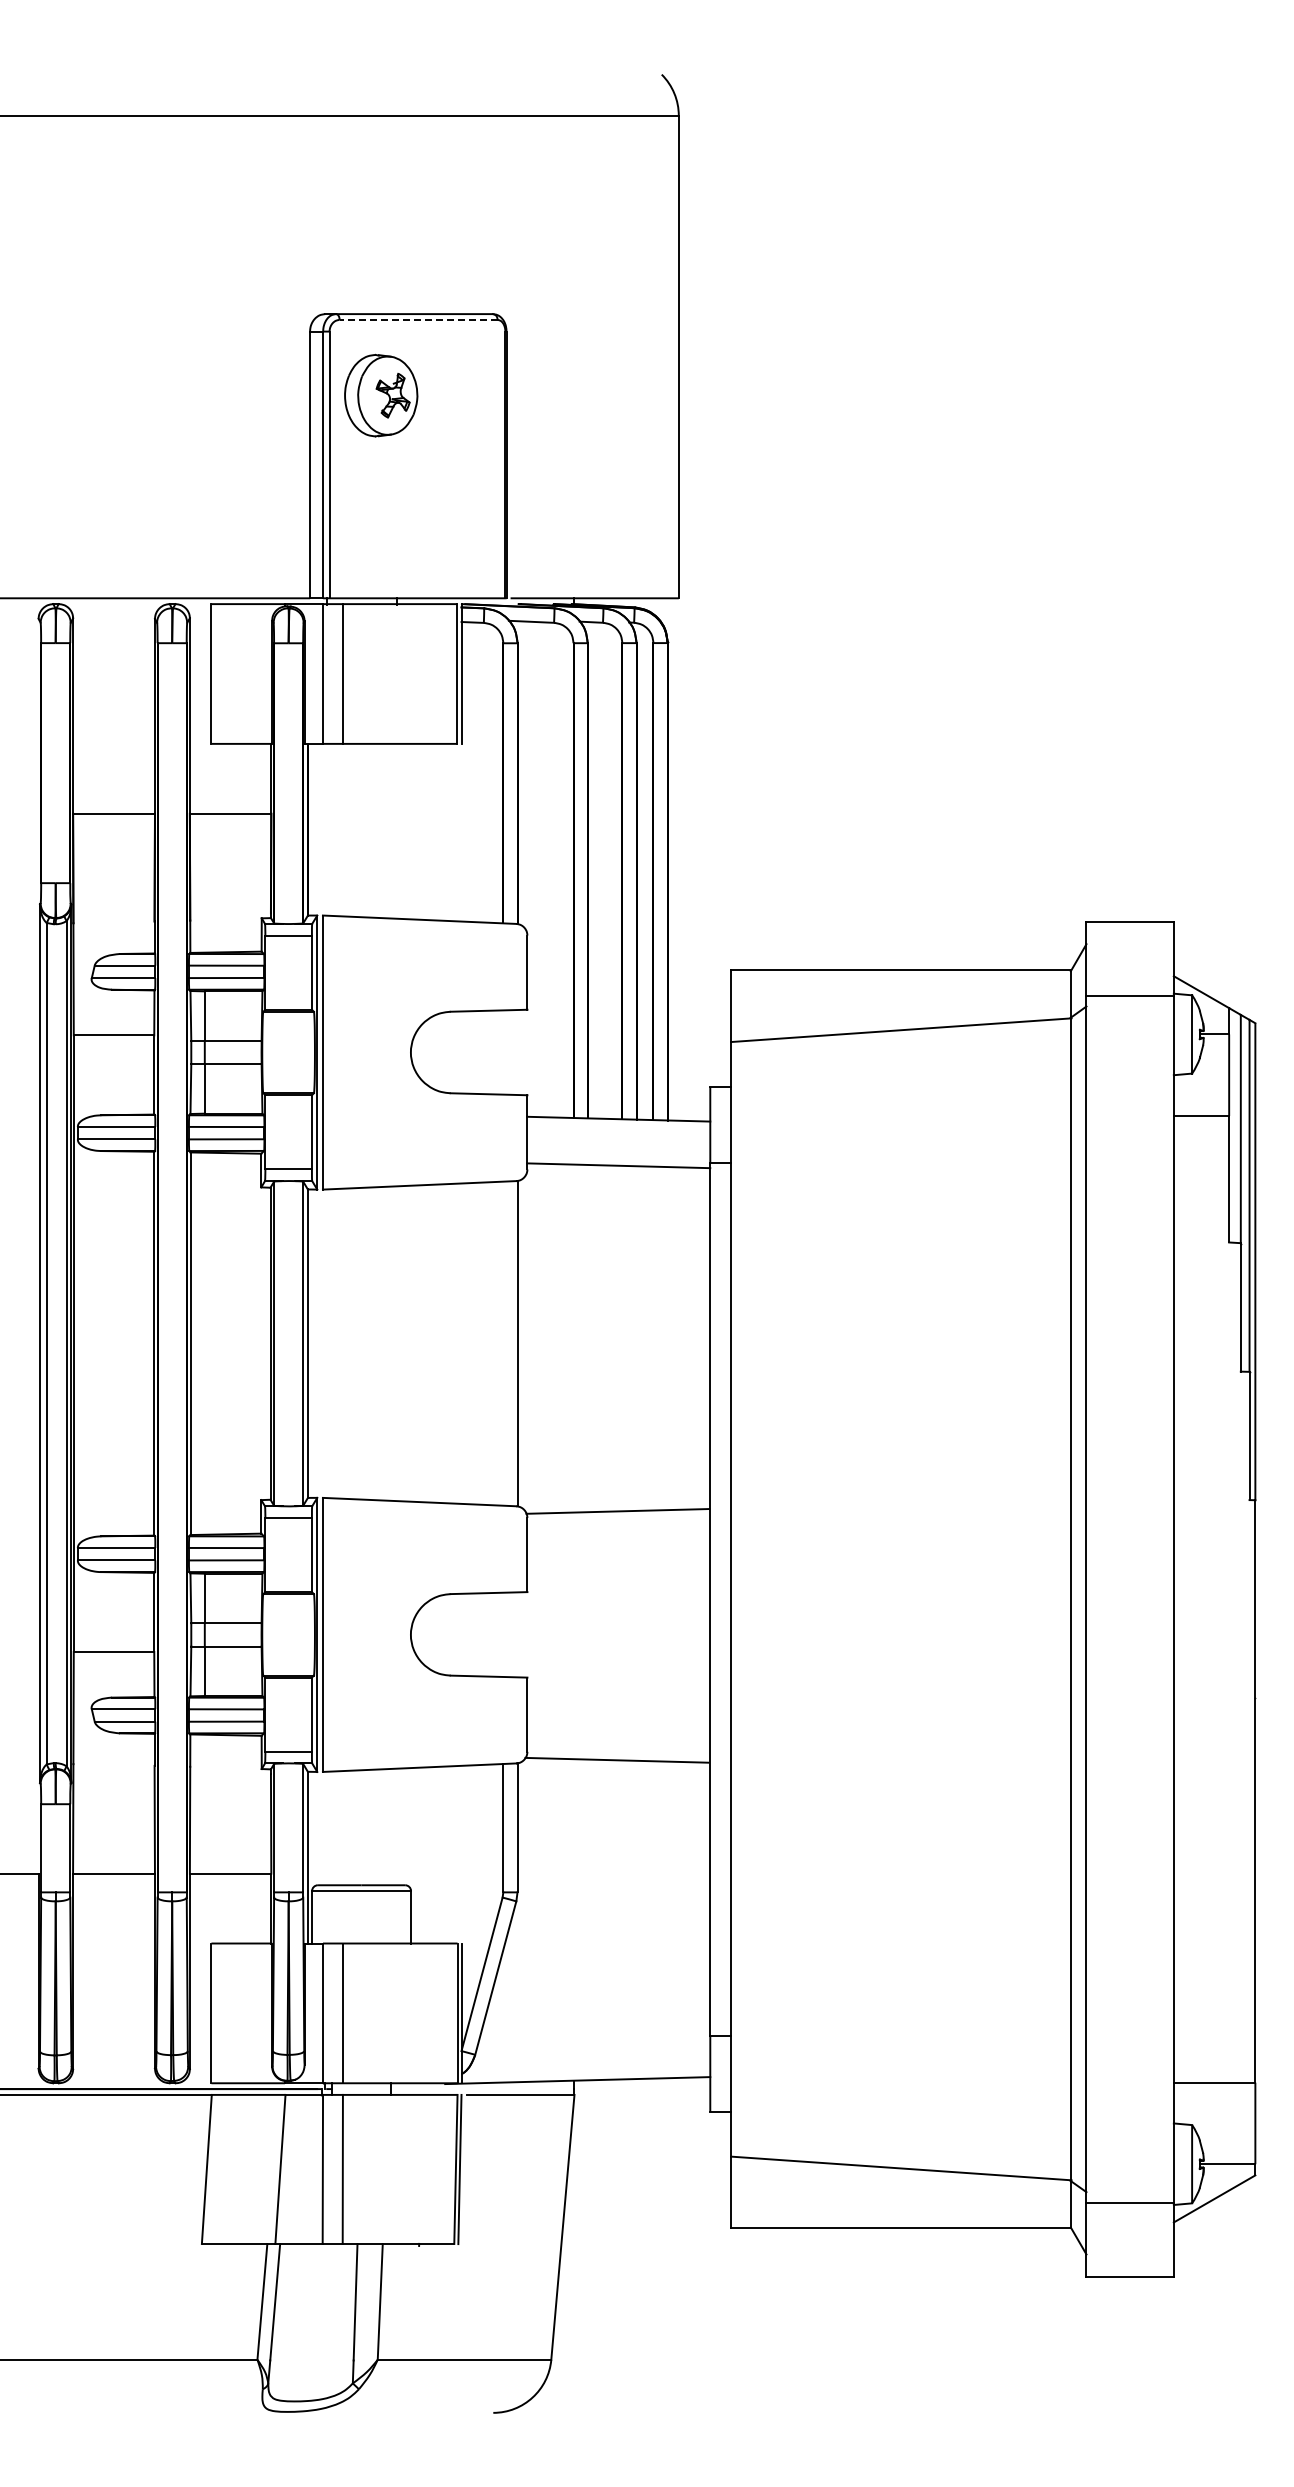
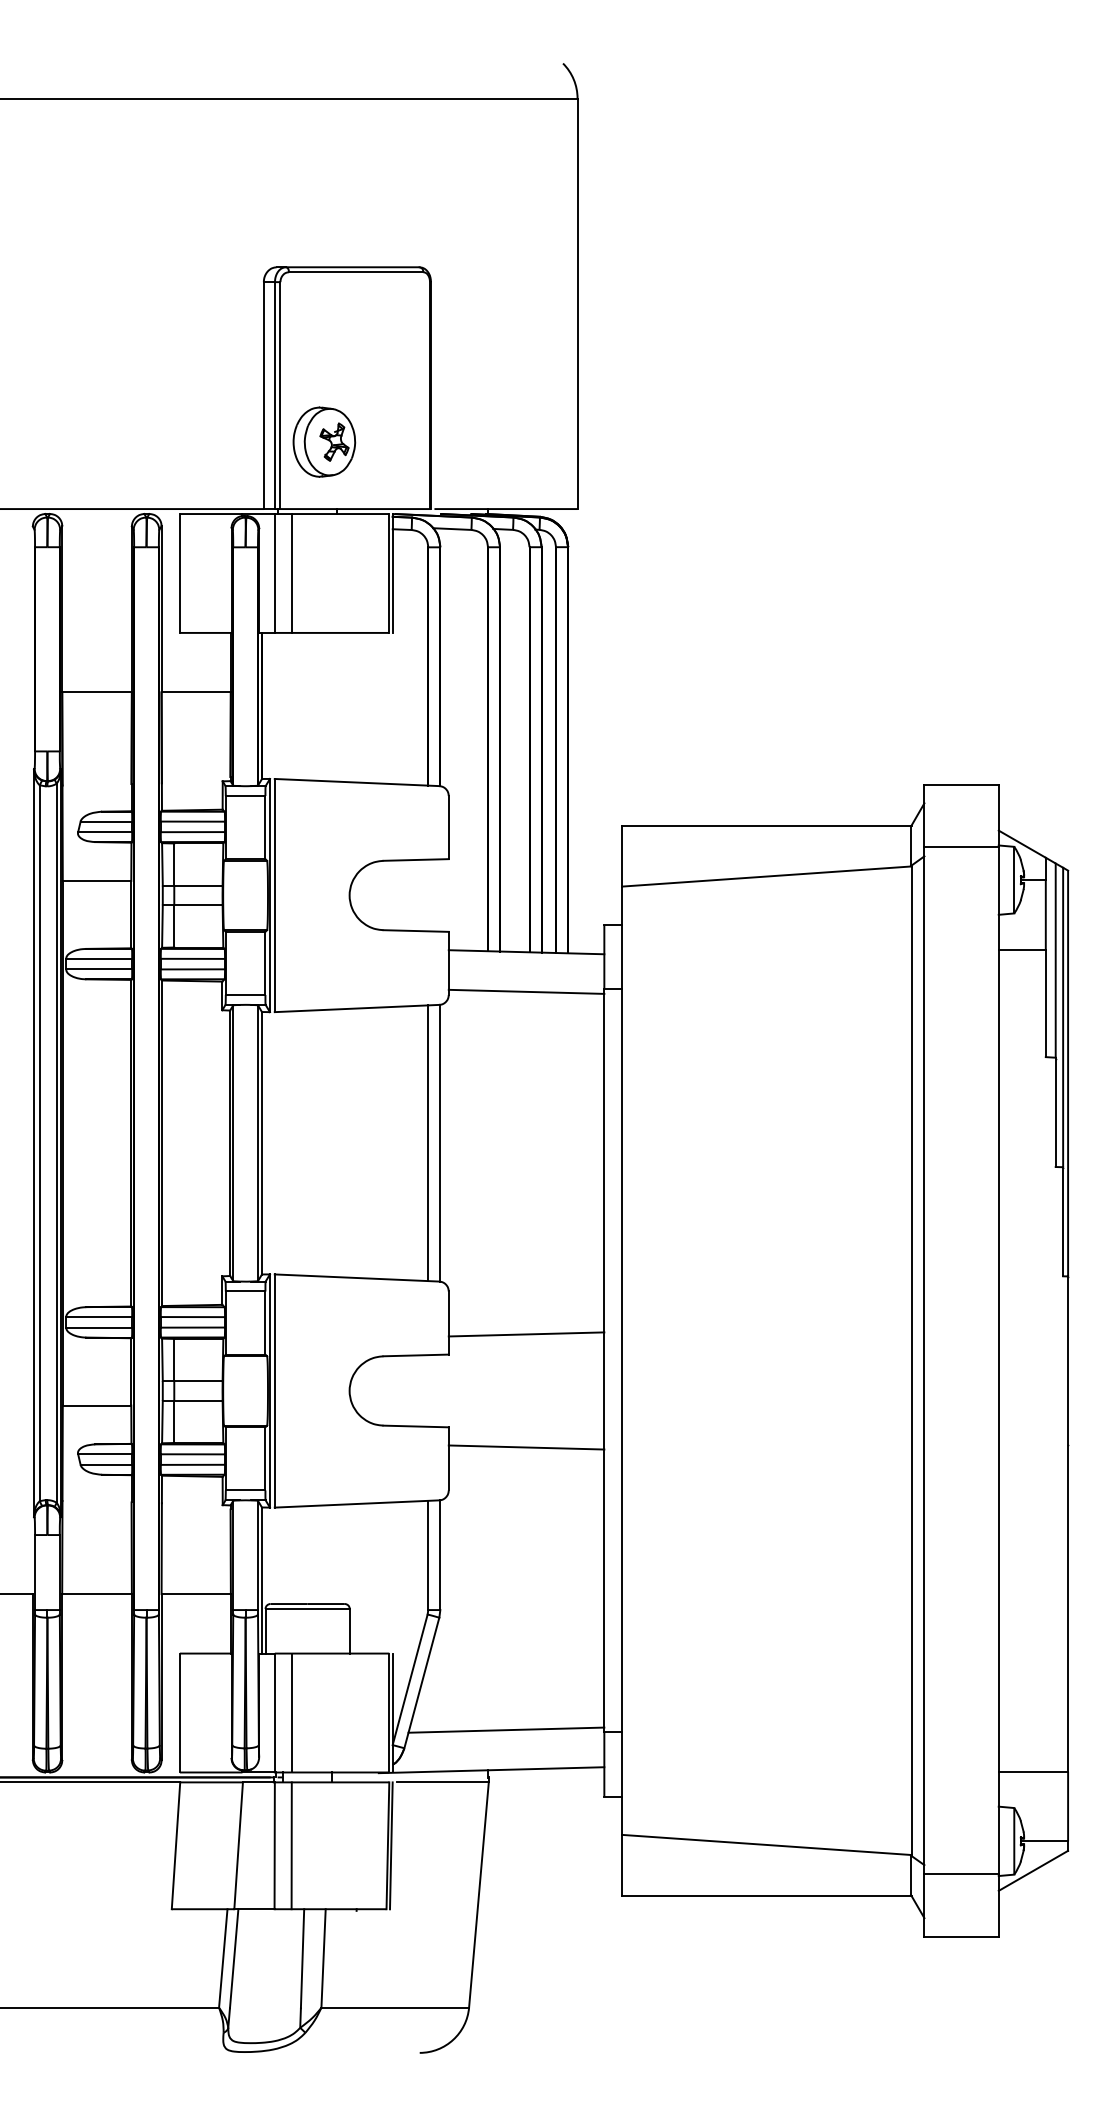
line: (418, 319) -> (356, 271), dashed -> solid
part: (381, 395) -> (324, 442), moved
line: (503, 1343) -> (428, 1143), added
line: (617, 1511) -> (526, 1334), moved
line: (616, 1759) -> (526, 1446), moved
line: (595, 2033) -> (506, 1730), added

